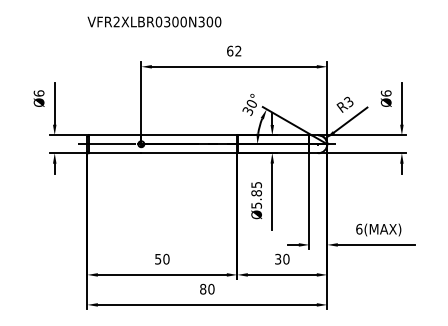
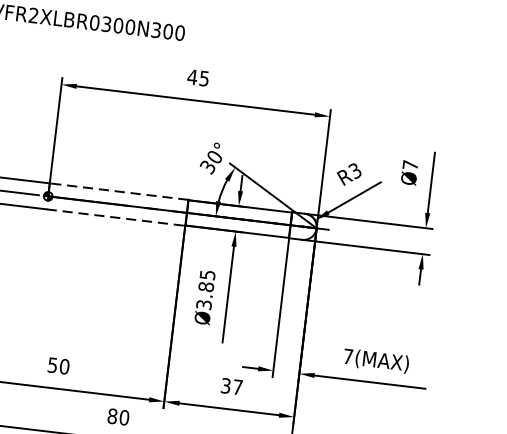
text: (233, 50) -> (197, 76), 62 -> 45
text: (385, 93) -> (409, 165), Ø6 -> Ø7
line: (189, 135) -> (119, 192), solid -> dashed
line: (189, 153) -> (116, 218), solid -> dashed
text: (256, 205) -> (203, 304), Ø5.85 -> Ø3.85
text: (359, 228) -> (348, 355), 6(MAX) -> 7(MAX)
text: (286, 258) -> (238, 386), 30 -> 37

